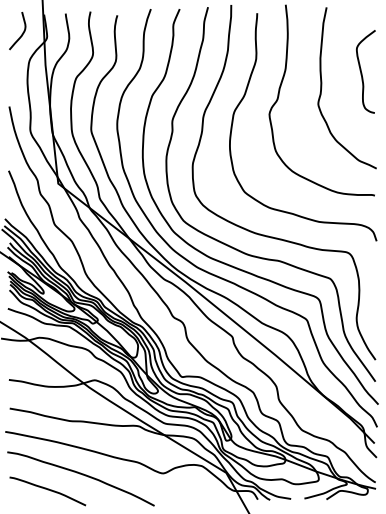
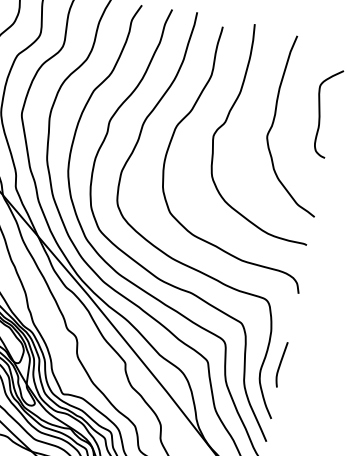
curve: (373, 308) -> (280, 364), added

